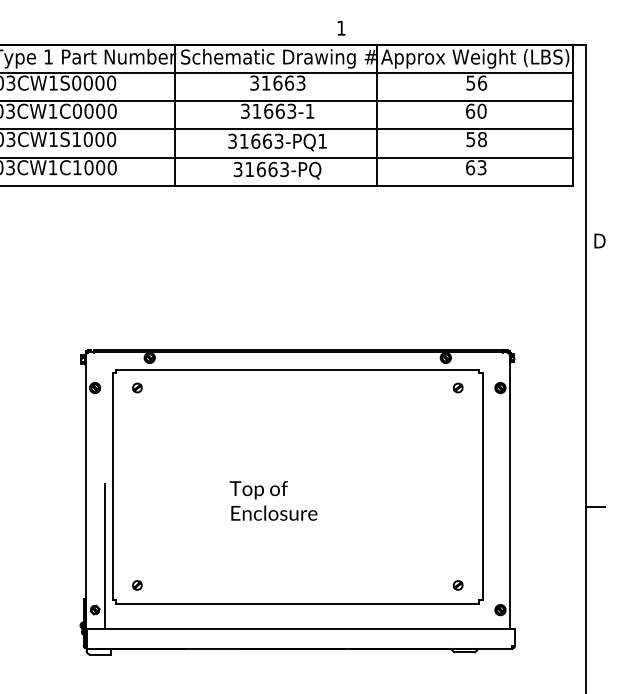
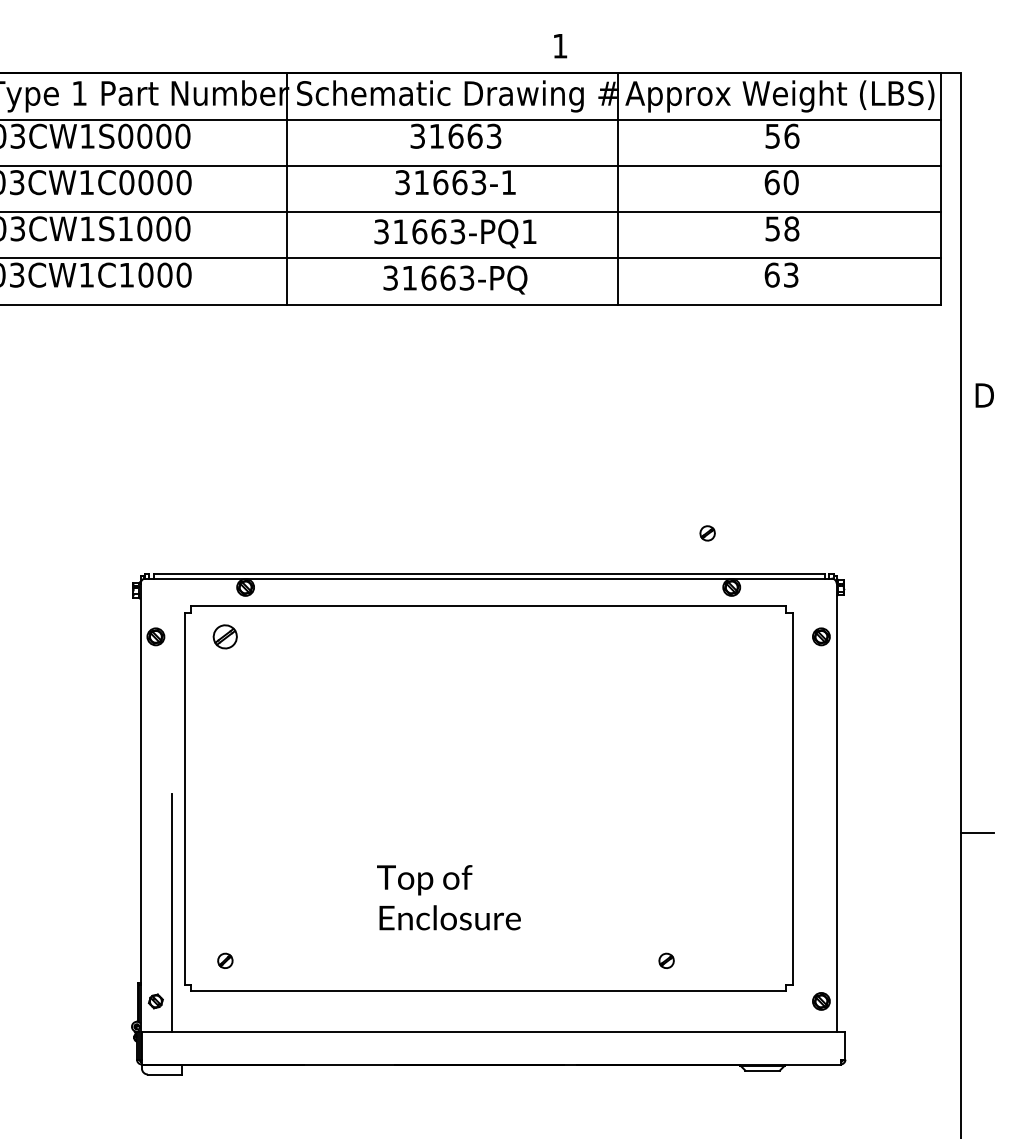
part: (137, 387) -> (225, 635), size x1.6
part: (457, 387) -> (706, 532), moved
text: (273, 500) -> (448, 897), moved
part: (457, 585) -> (665, 961), moved

